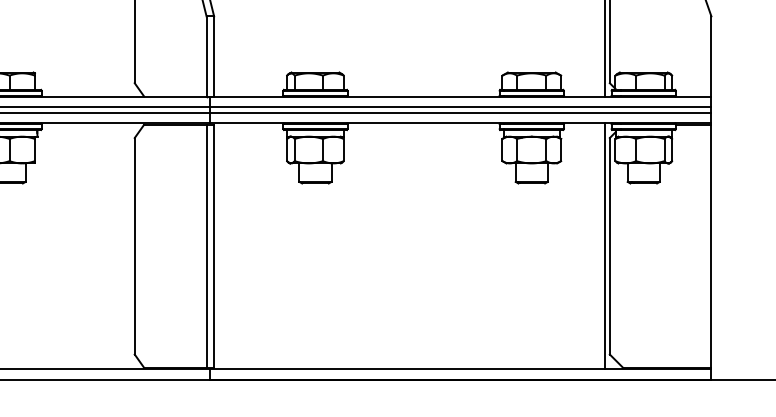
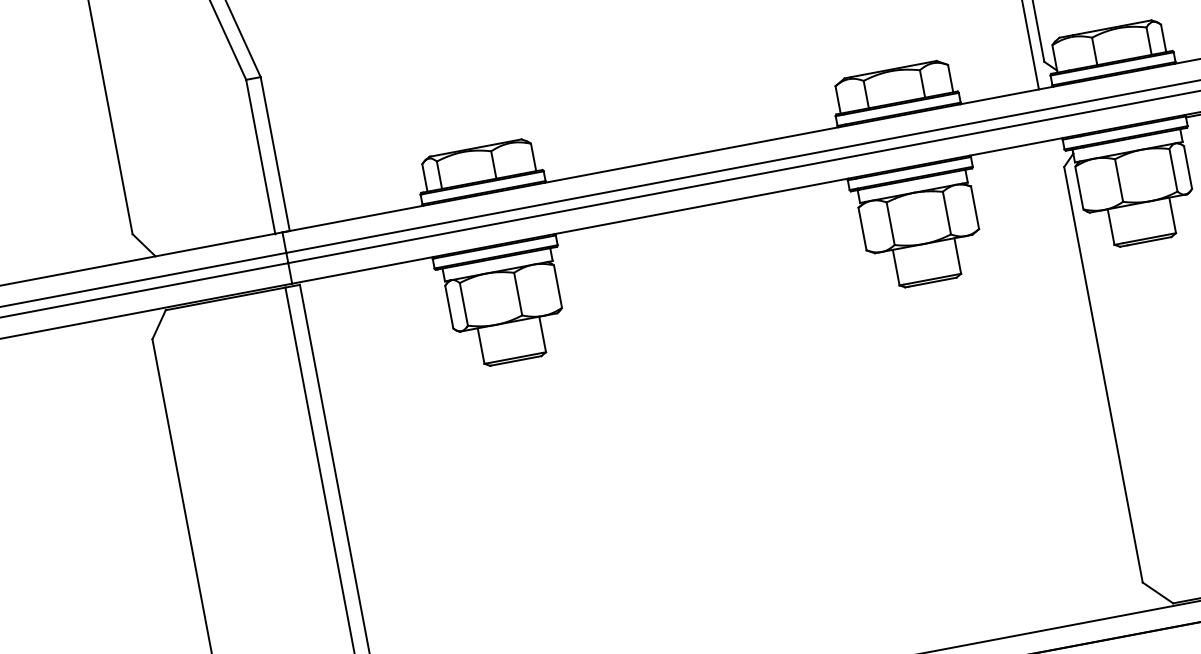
line: (604, 246) -> (1093, 377), removed

